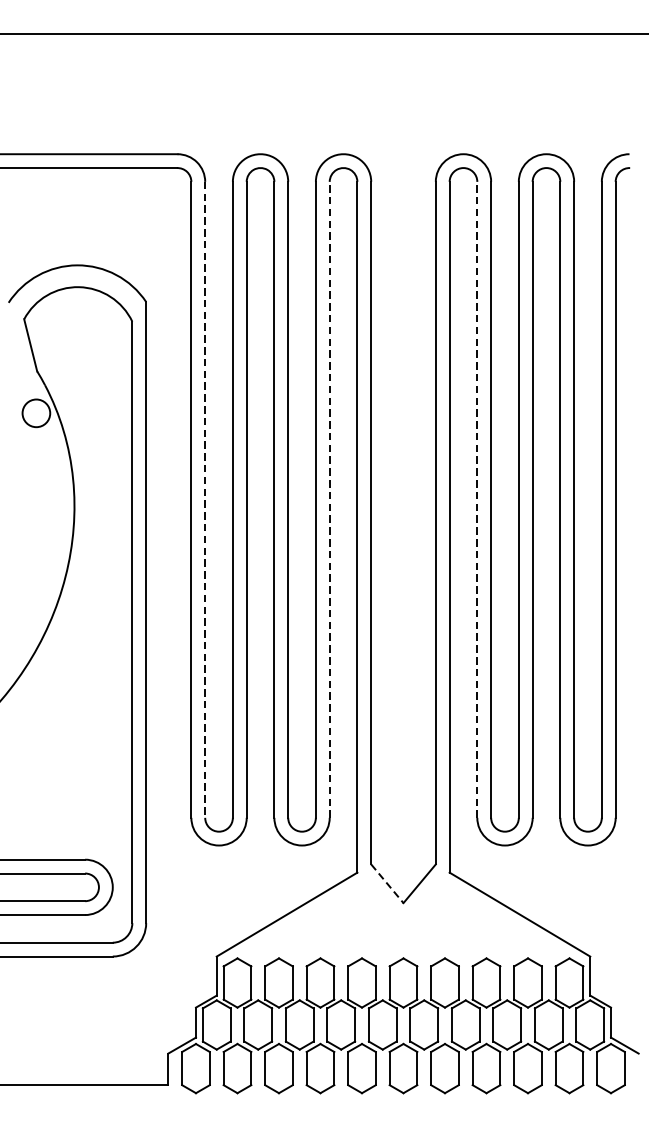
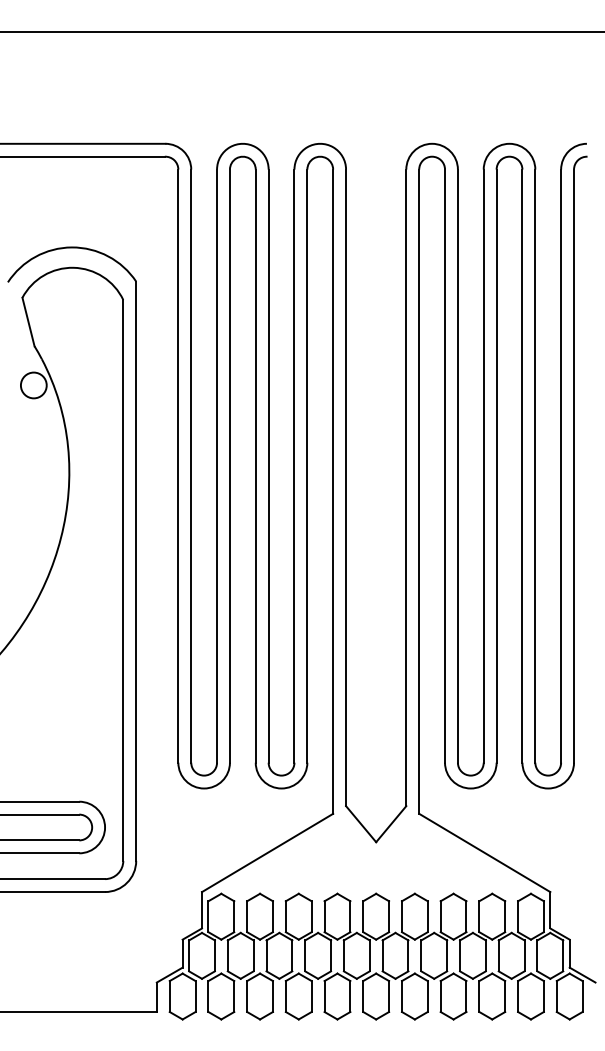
line: (205, 500) -> (191, 466), dashed -> solid
line: (329, 500) -> (307, 466), dashed -> solid
line: (477, 500) -> (445, 466), dashed -> solid
line: (387, 884) -> (361, 824), dashed -> solid

